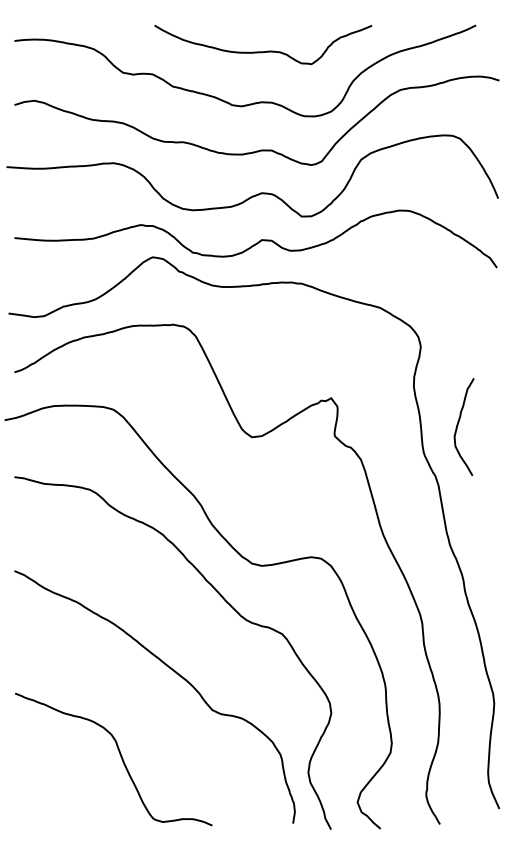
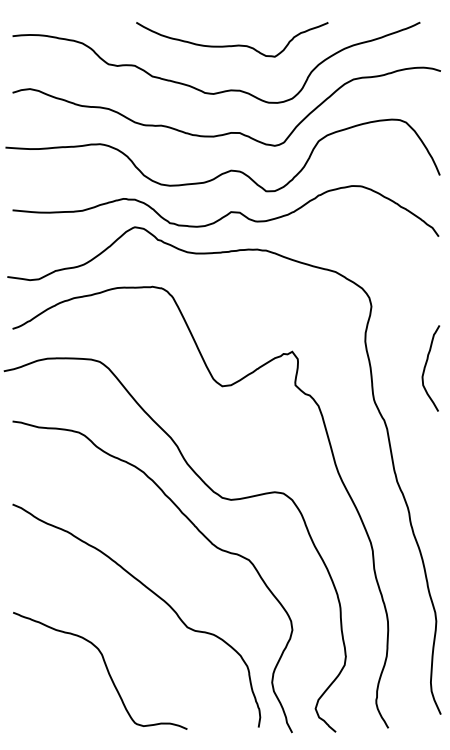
curve: (458, 425) -> (425, 367), moved

